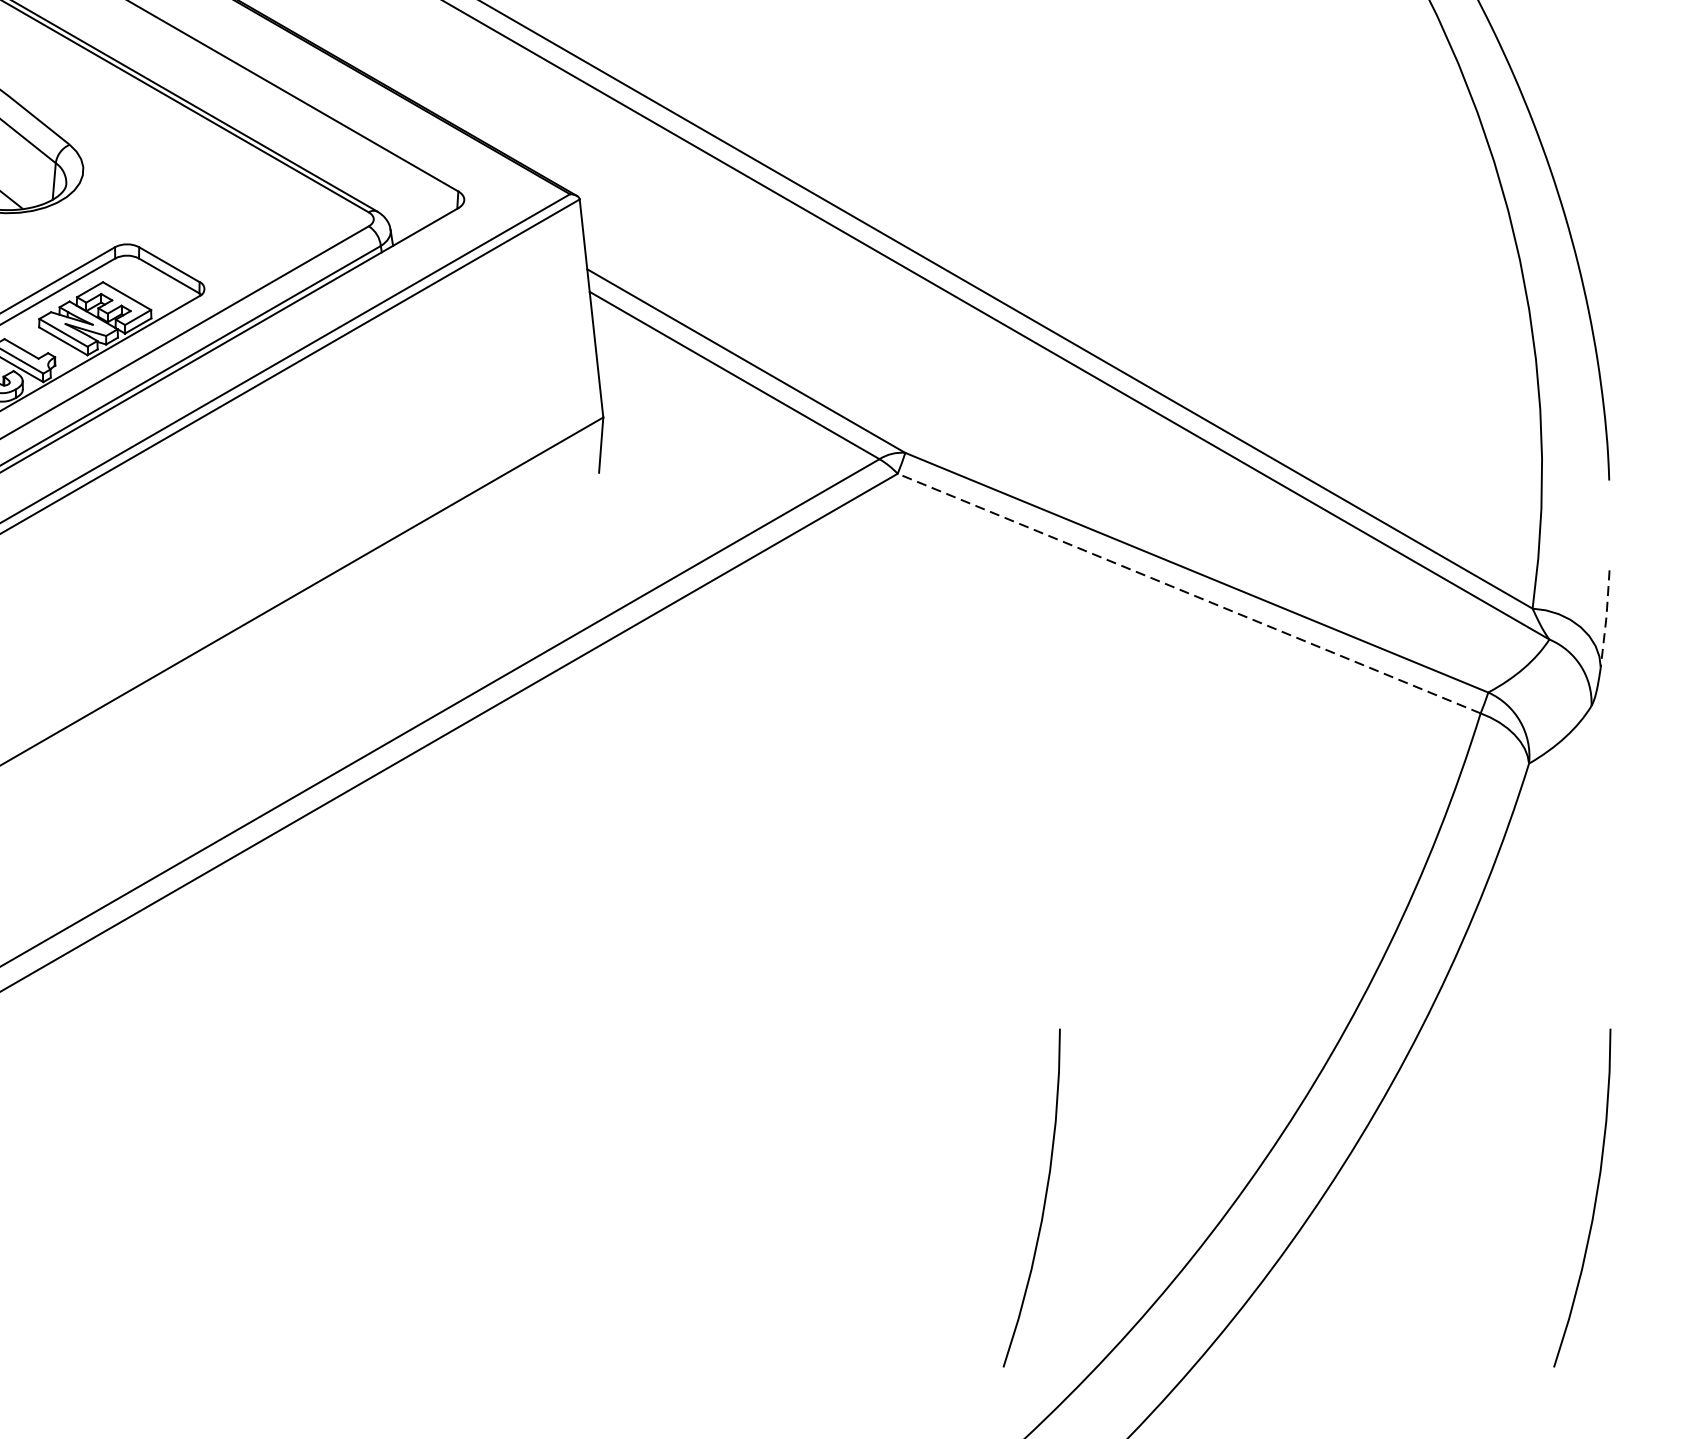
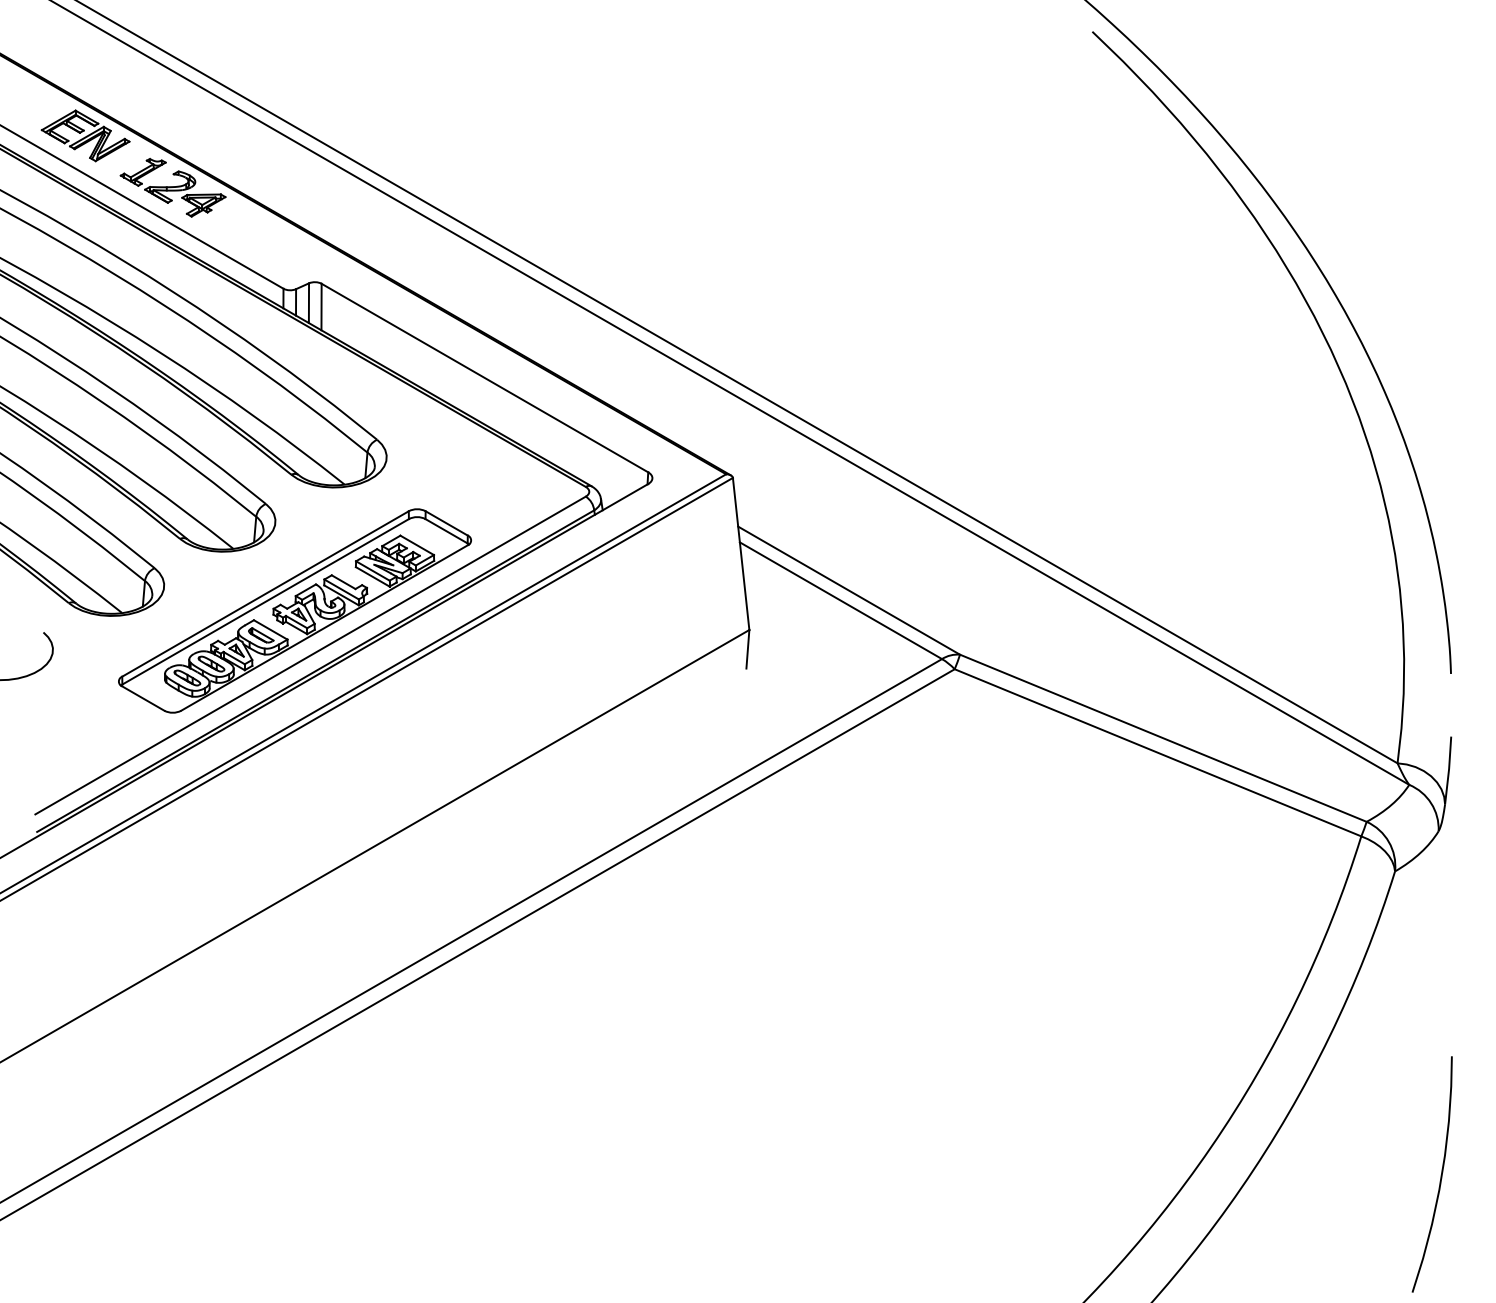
line: (1189, 593) -> (1158, 752), dashed -> solid
line: (1605, 617) -> (1448, 769), dashed -> solid
curve: (1043, 1199) -> (1056, 1175), removed

